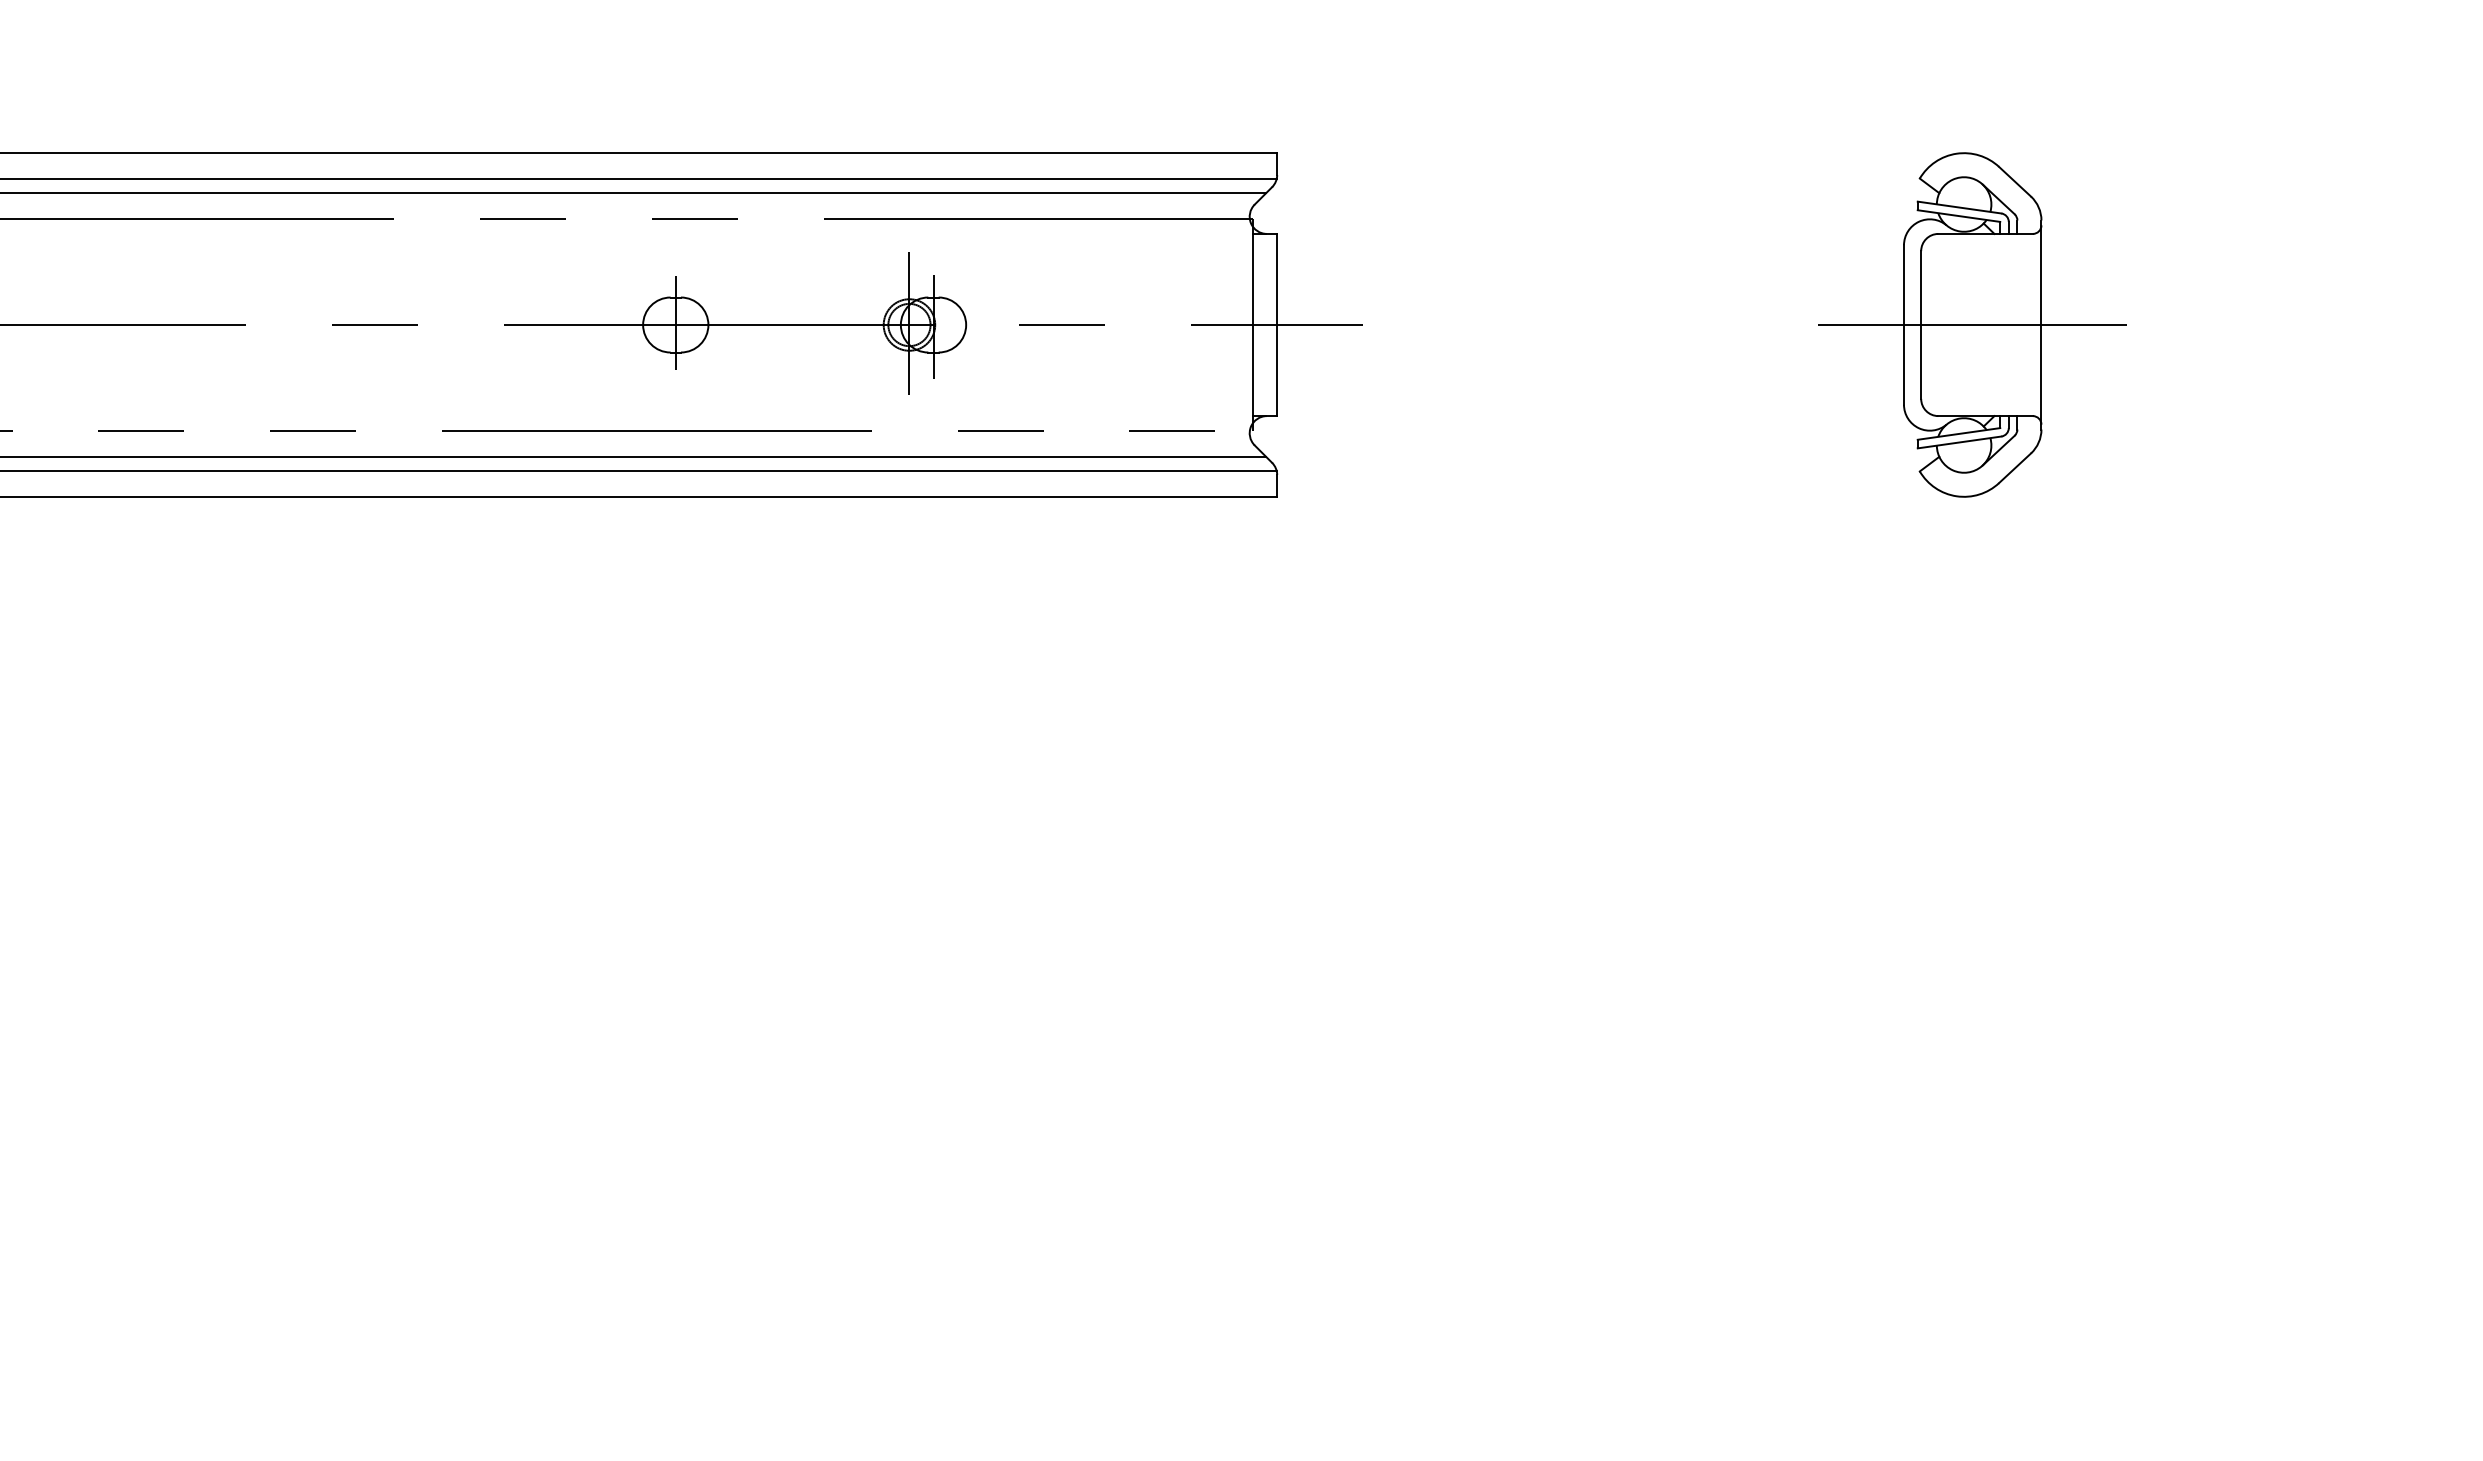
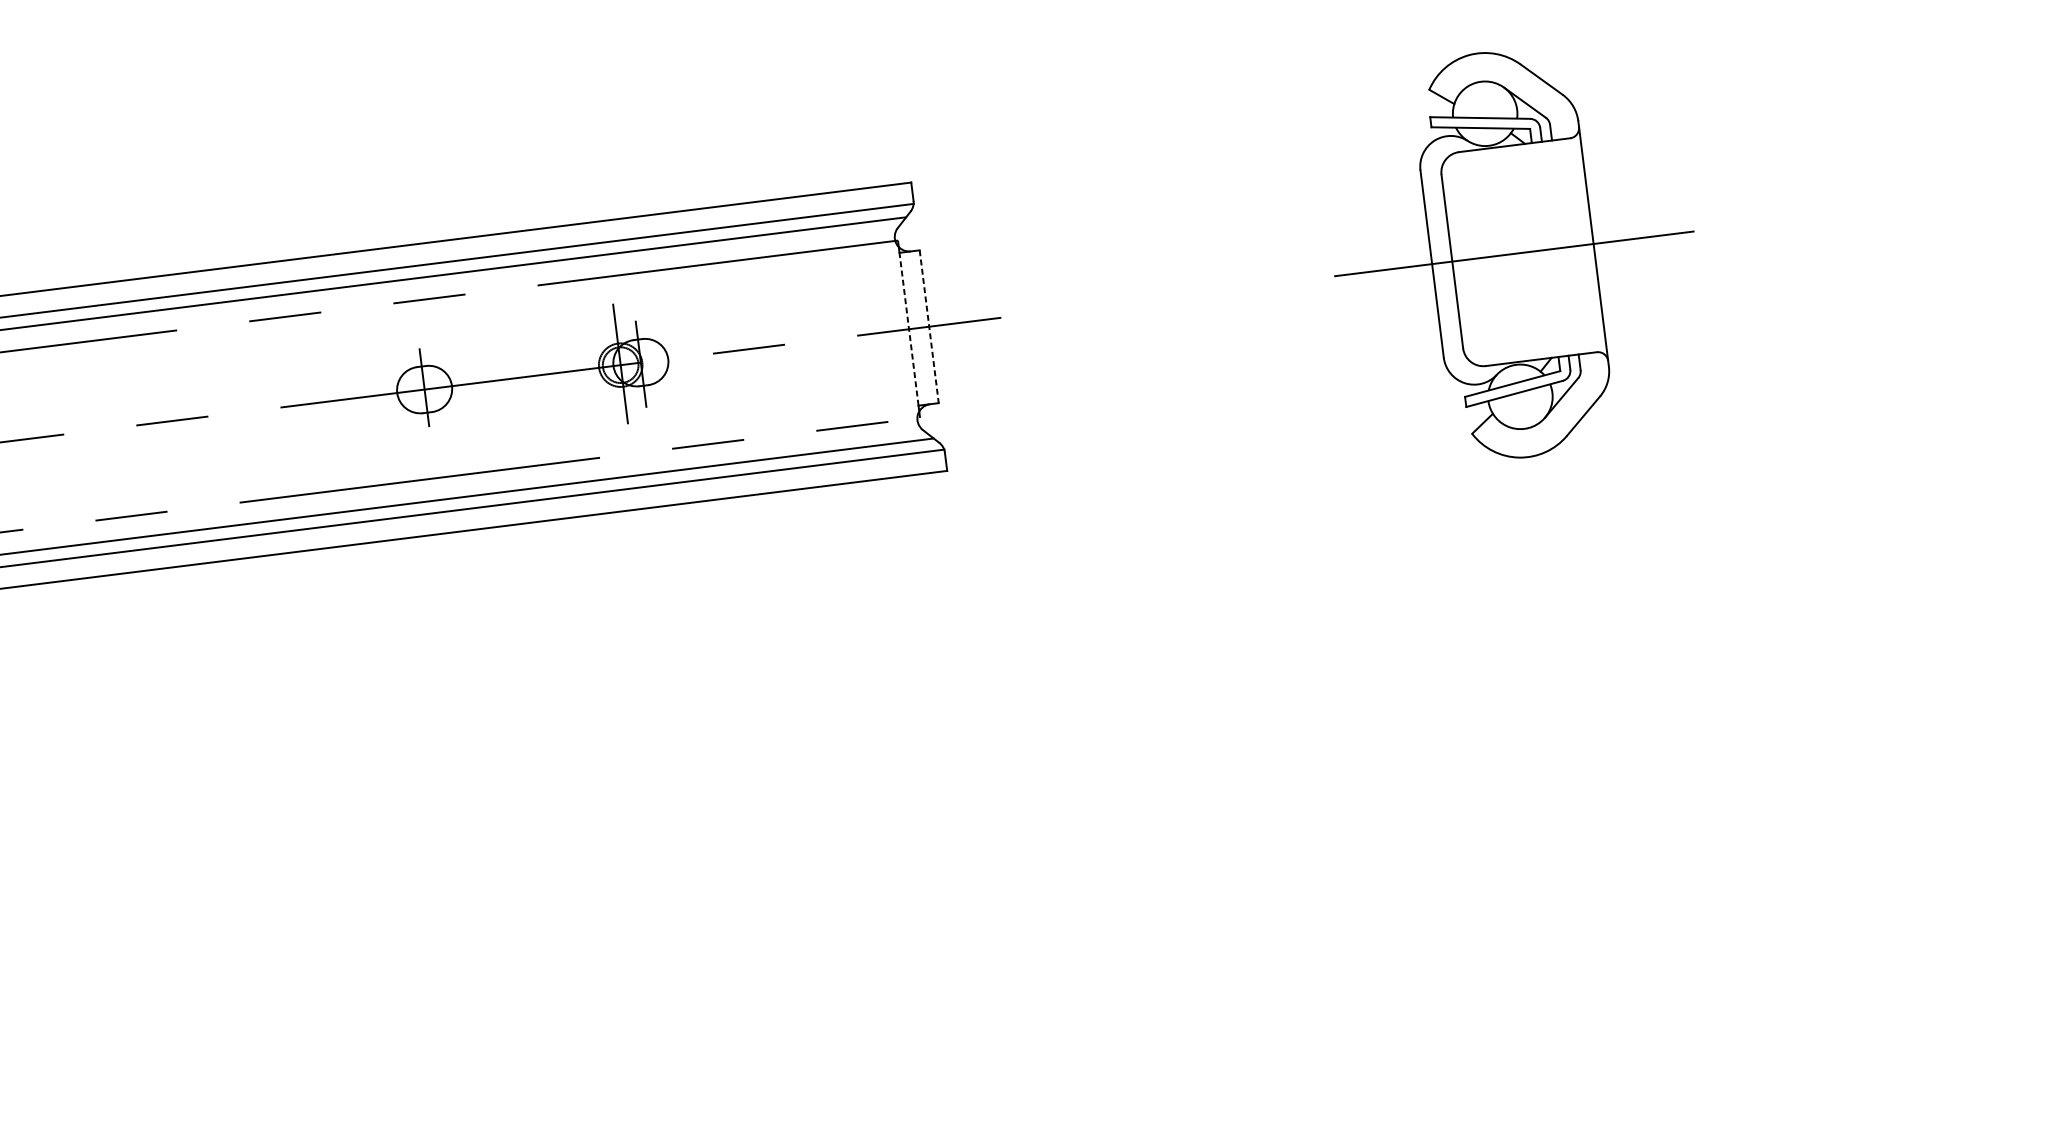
line: (1253, 324) -> (909, 328), solid -> dashed
part: (1972, 324) -> (1512, 253), size x1.4
line: (1277, 325) -> (929, 327), solid -> dashed

